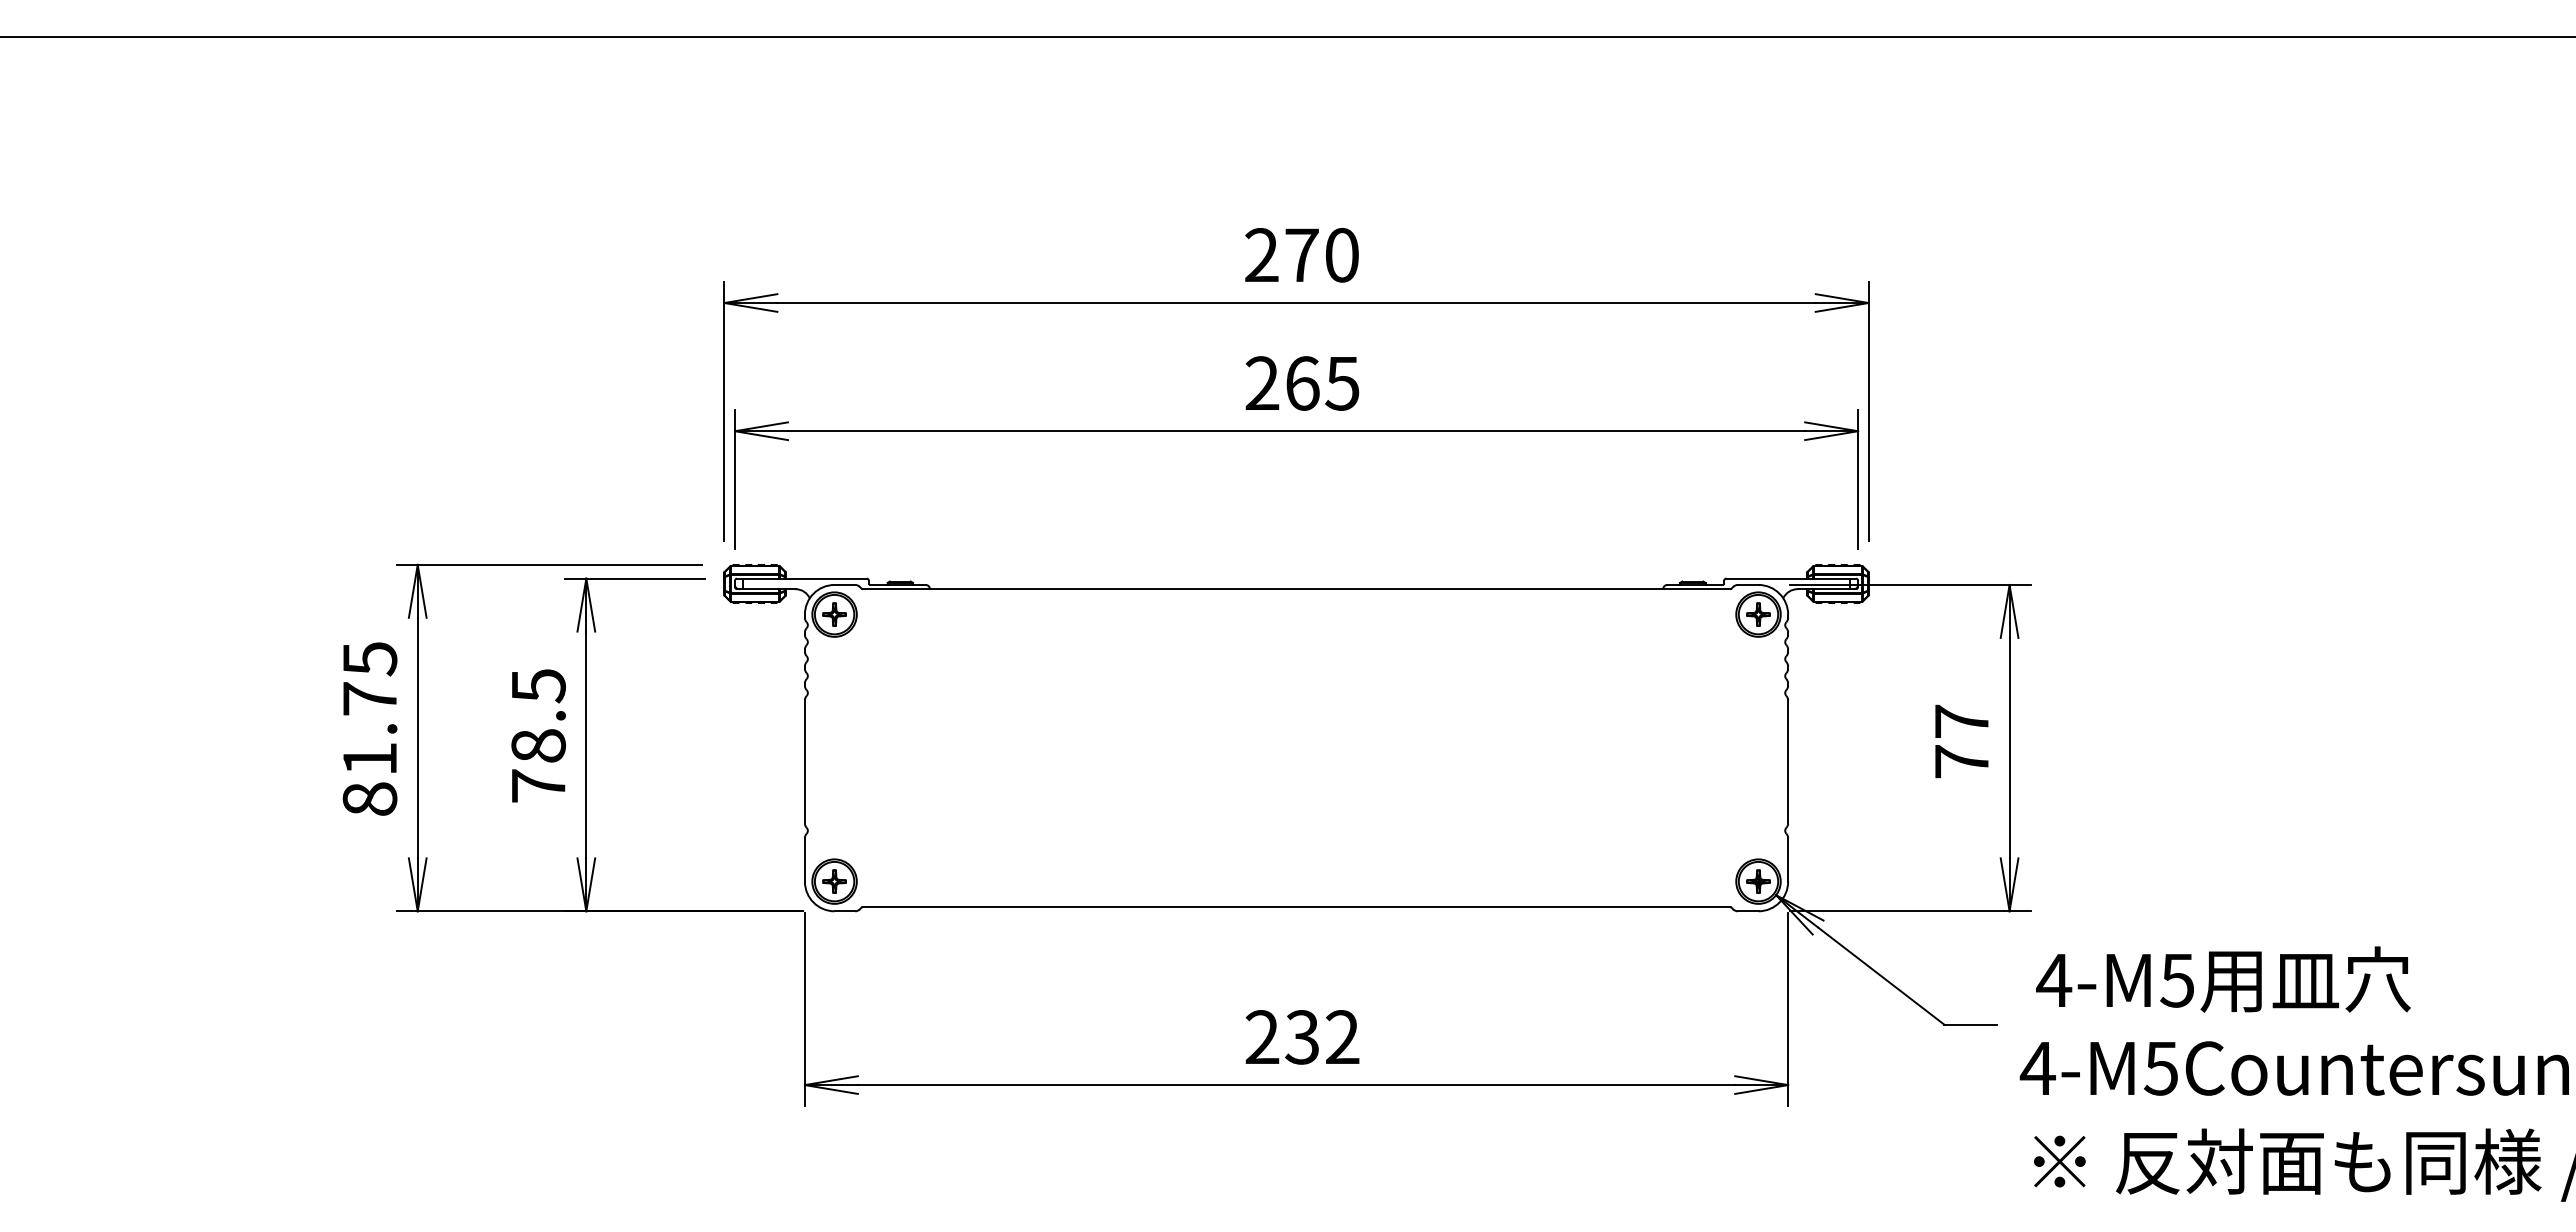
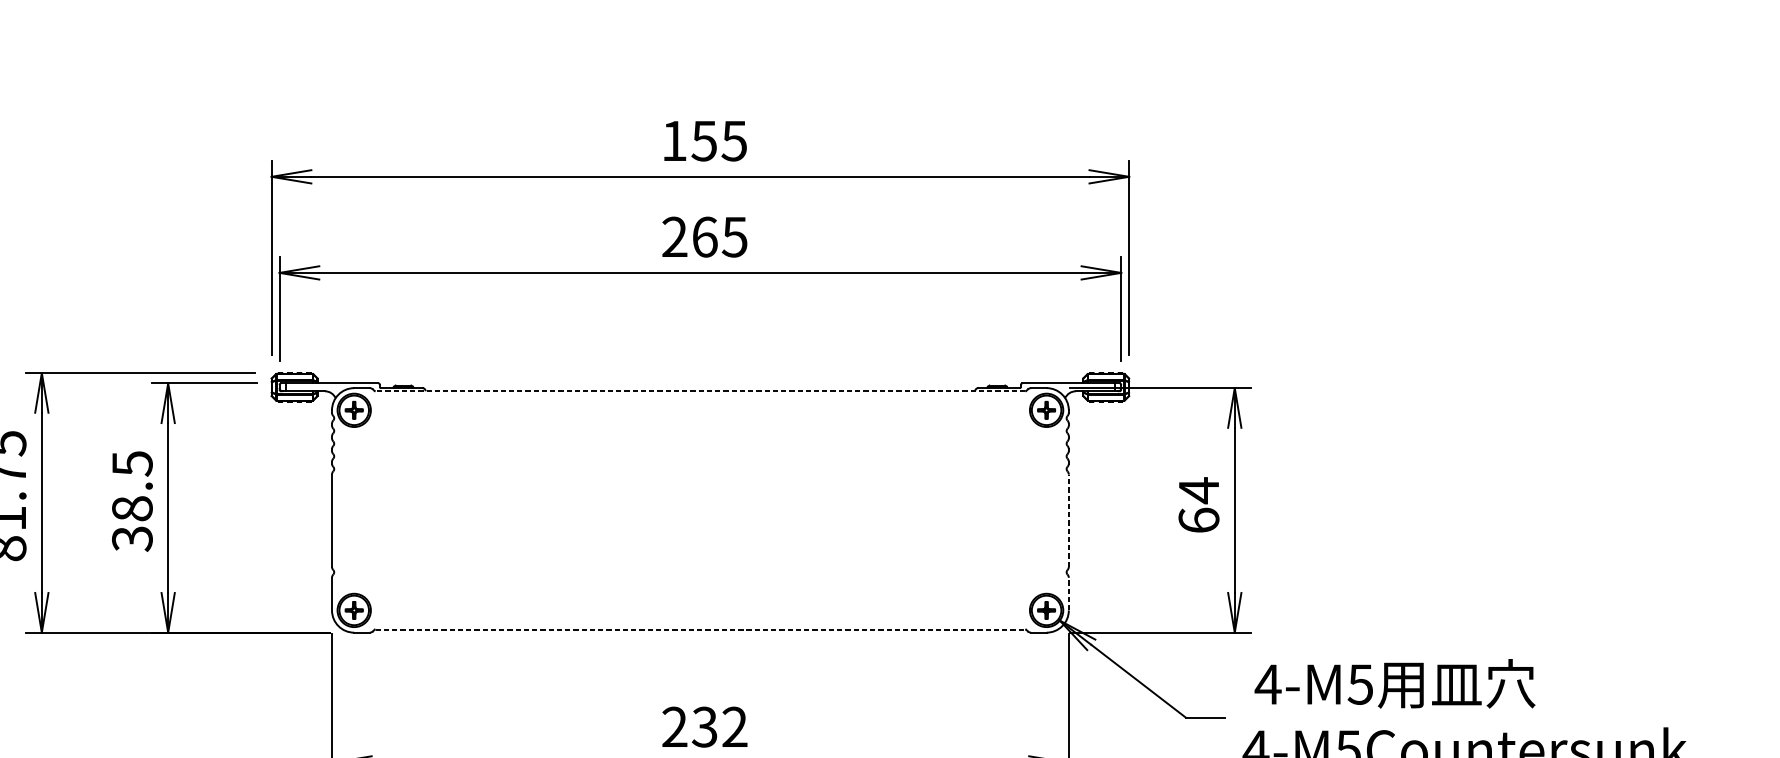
text: (1301, 255) -> (704, 141), 270 -> 155
line: (1296, 589) -> (700, 391), solid -> dashed
text: (1961, 740) -> (1198, 504), 77 -> 64
line: (1788, 761) -> (1069, 520), solid -> dashed
text: (538, 786) -> (132, 539), 78.5 -> 38.5
line: (1788, 859) -> (1069, 593), solid -> dashed
line: (1296, 907) -> (700, 629), solid -> dashed

